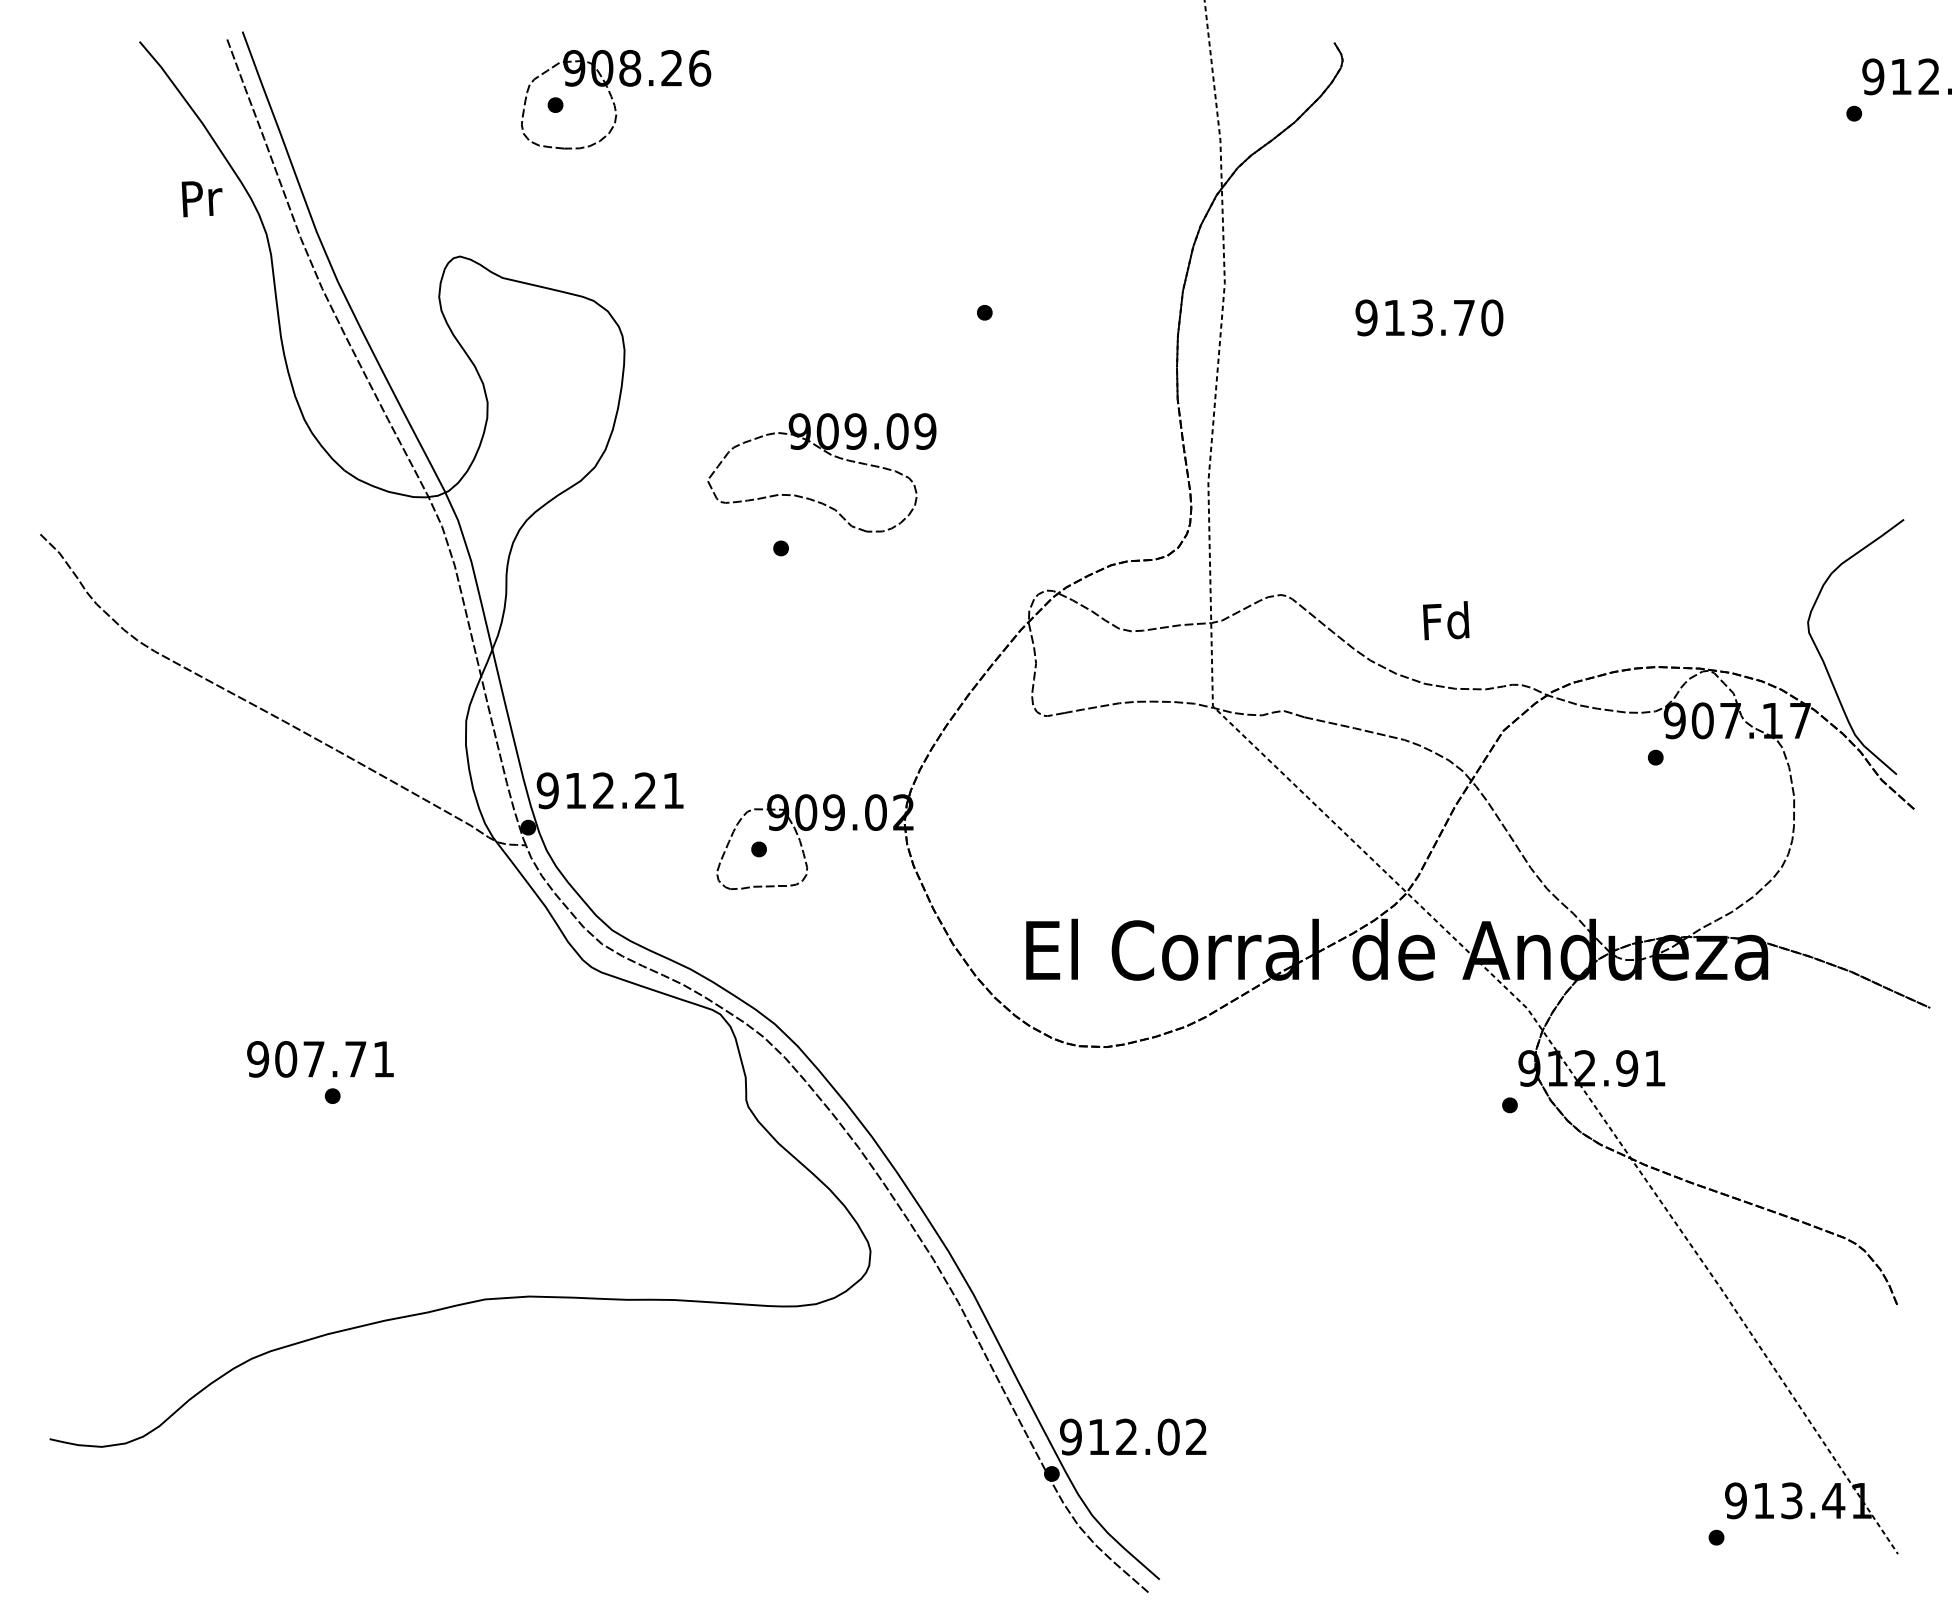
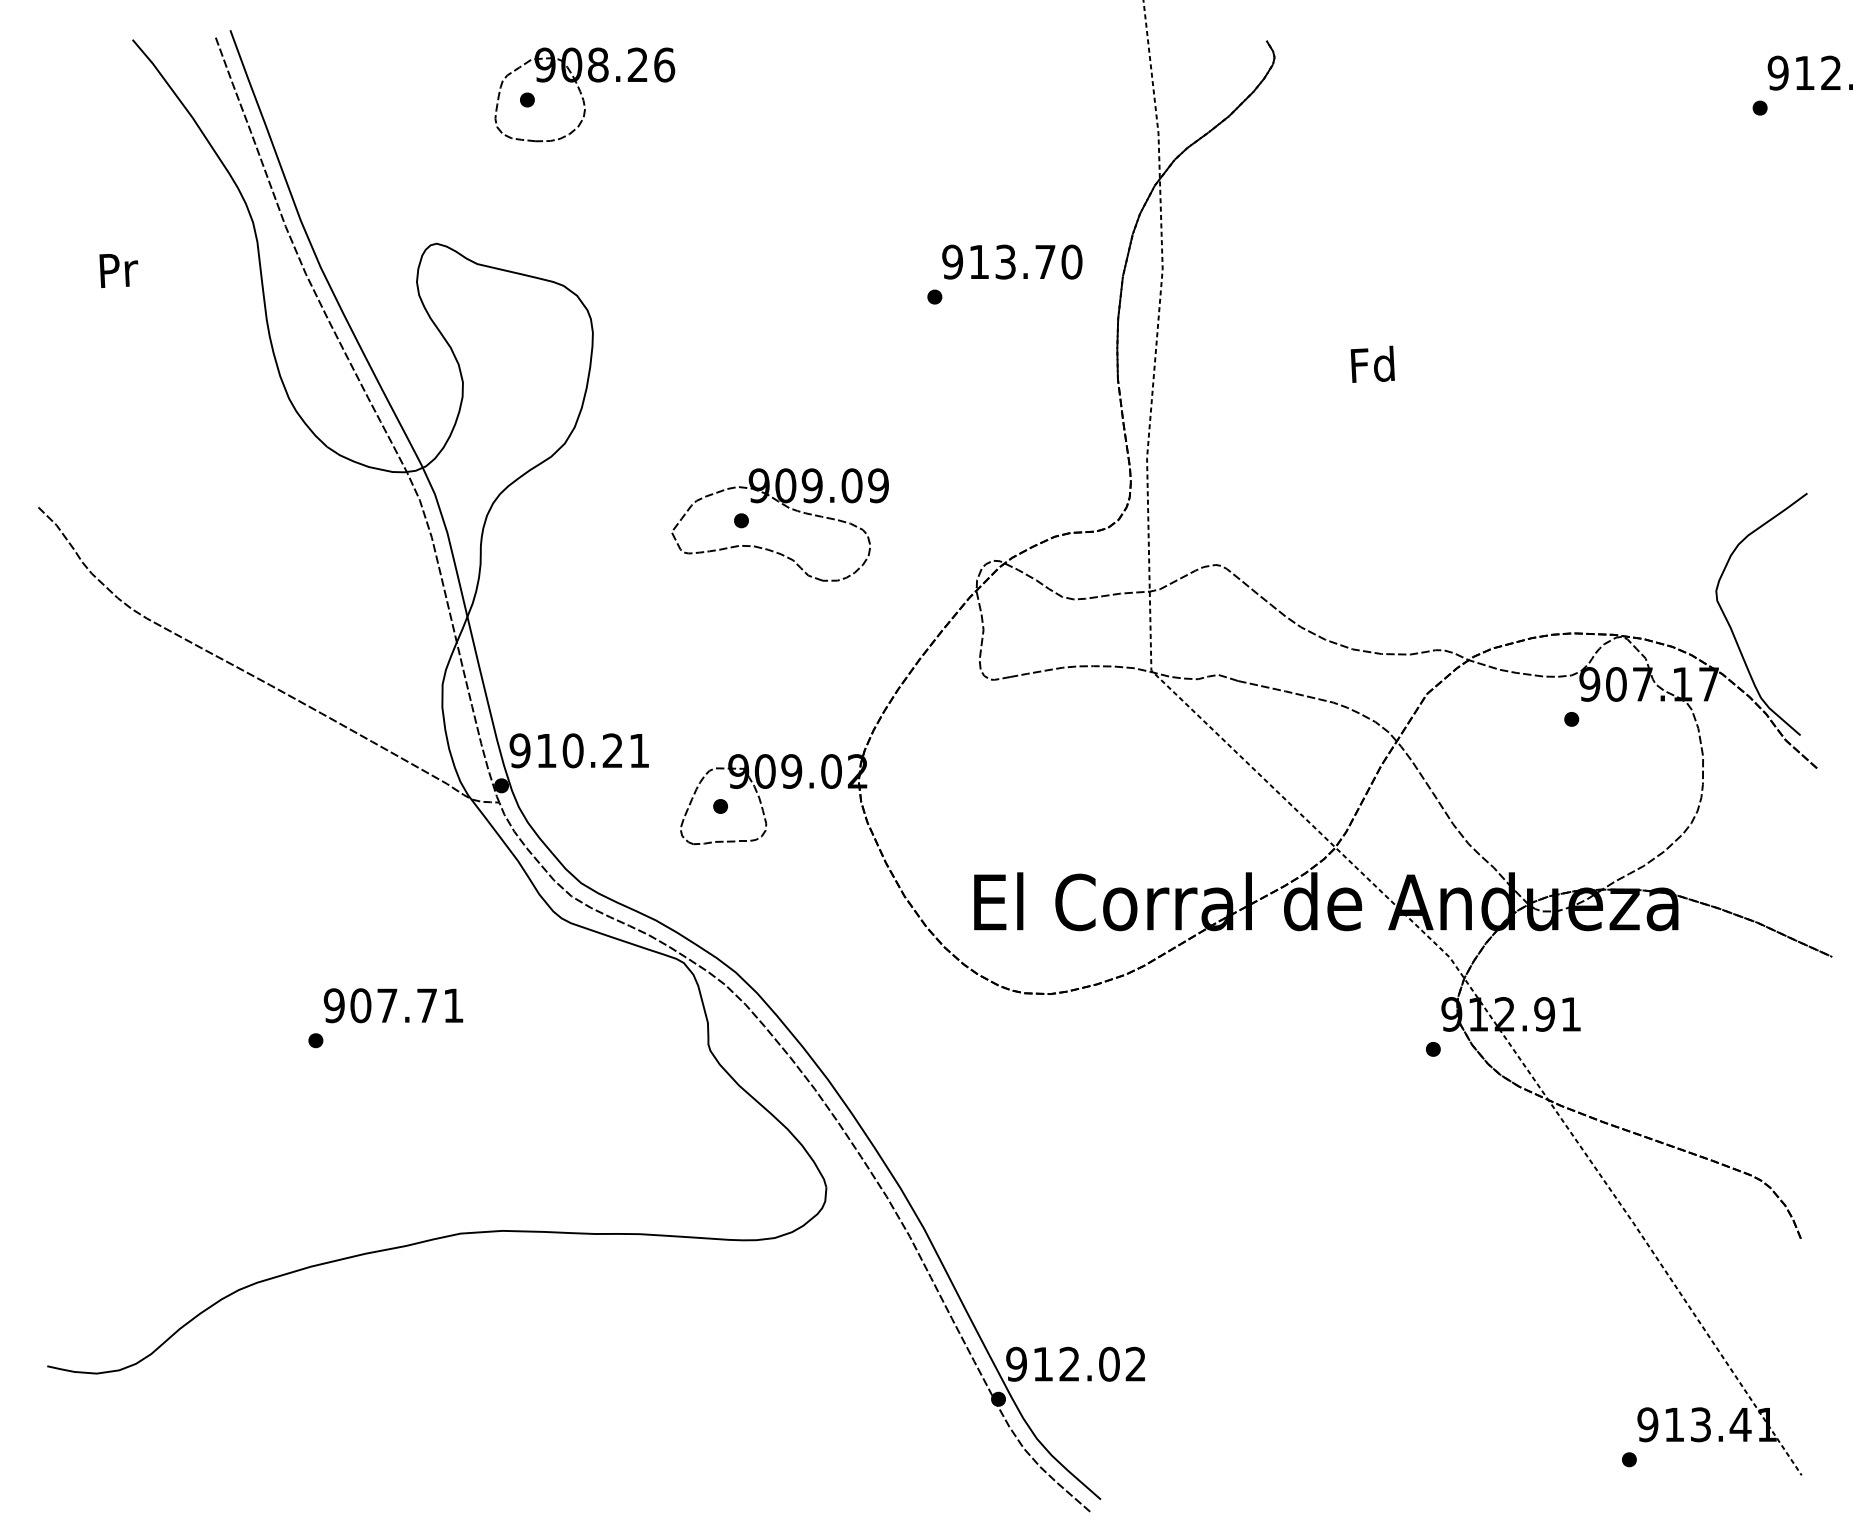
text: (201, 199) -> (118, 271), moved
text: (1429, 317) -> (1012, 261), moved
part: (830, 455) -> (788, 508), moved
text: (1446, 620) -> (1373, 364), moved
text: (603, 790) -> (572, 750), 912.21 -> 910.21
text: (320, 1059) -> (393, 1005), moved

